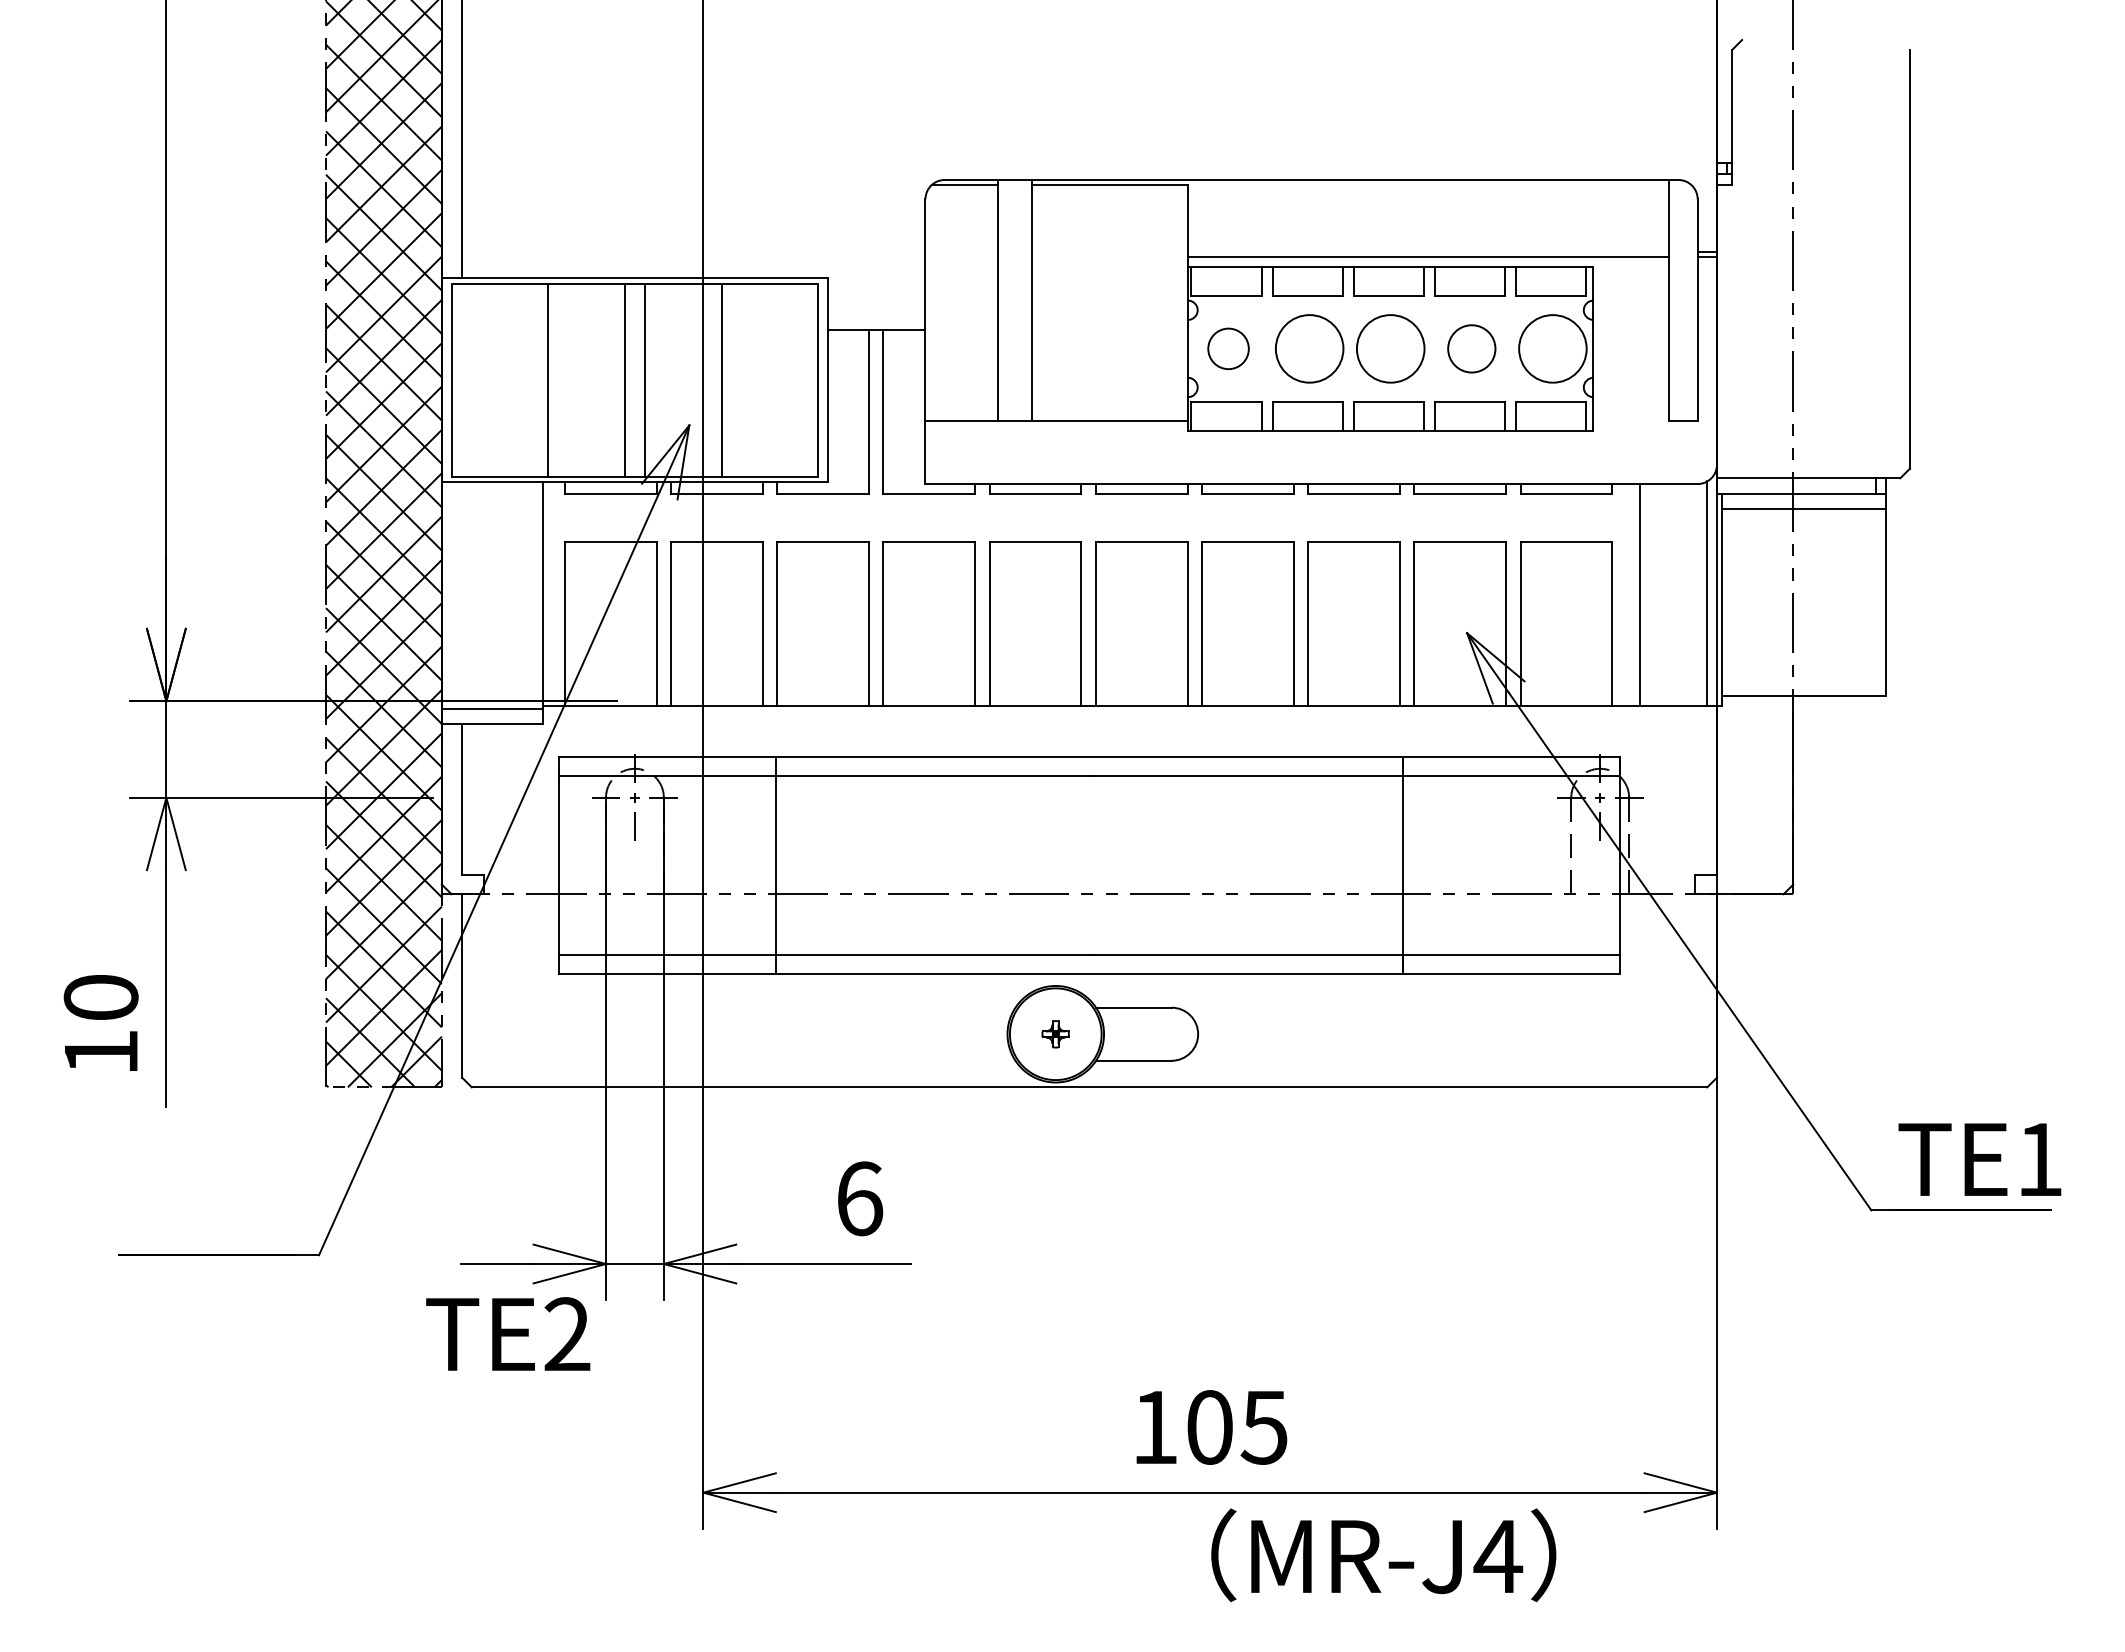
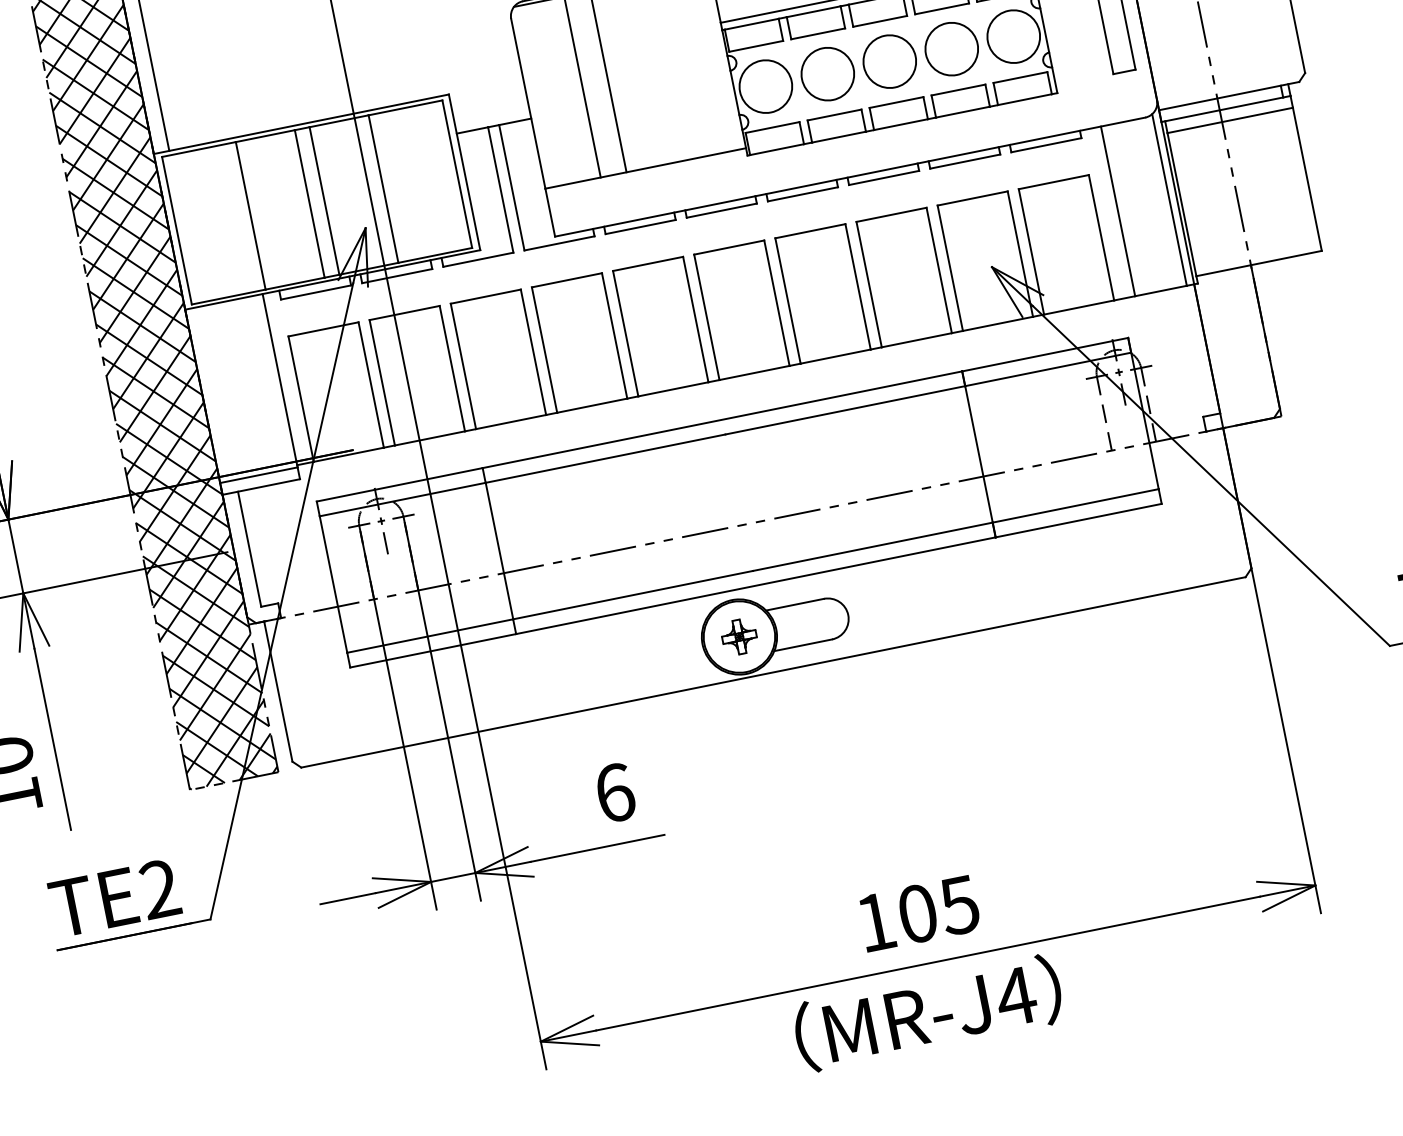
circle: (1228, 348) -> (765, 86), size x1.67
circle: (1471, 348) -> (951, 48), size x1.43
part: (1055, 1034) -> (739, 637), size x1.67
text: (508, 1333) -> (114, 897), moved
text: (1383, 1555) -> (928, 1013), moved

